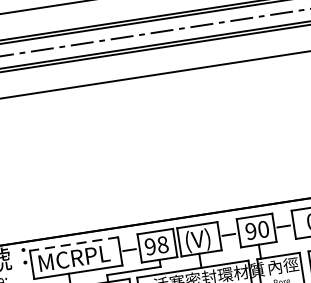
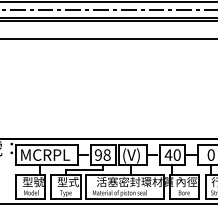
text: (250, 230) -> (168, 154), 90 -> 40
line: (73, 244) -> (46, 145), dashed -> solid

